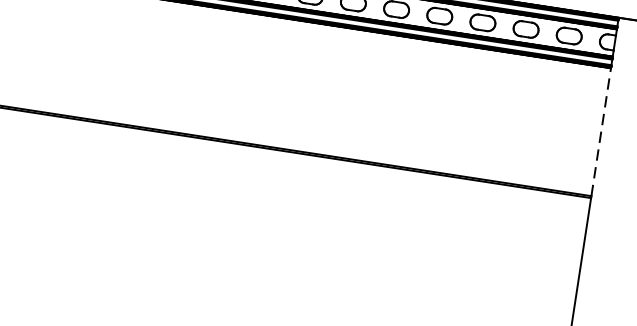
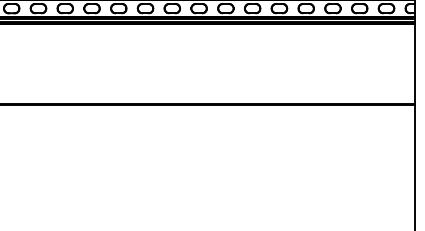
line: (600, 131) -> (414, 63), dashed -> solid

